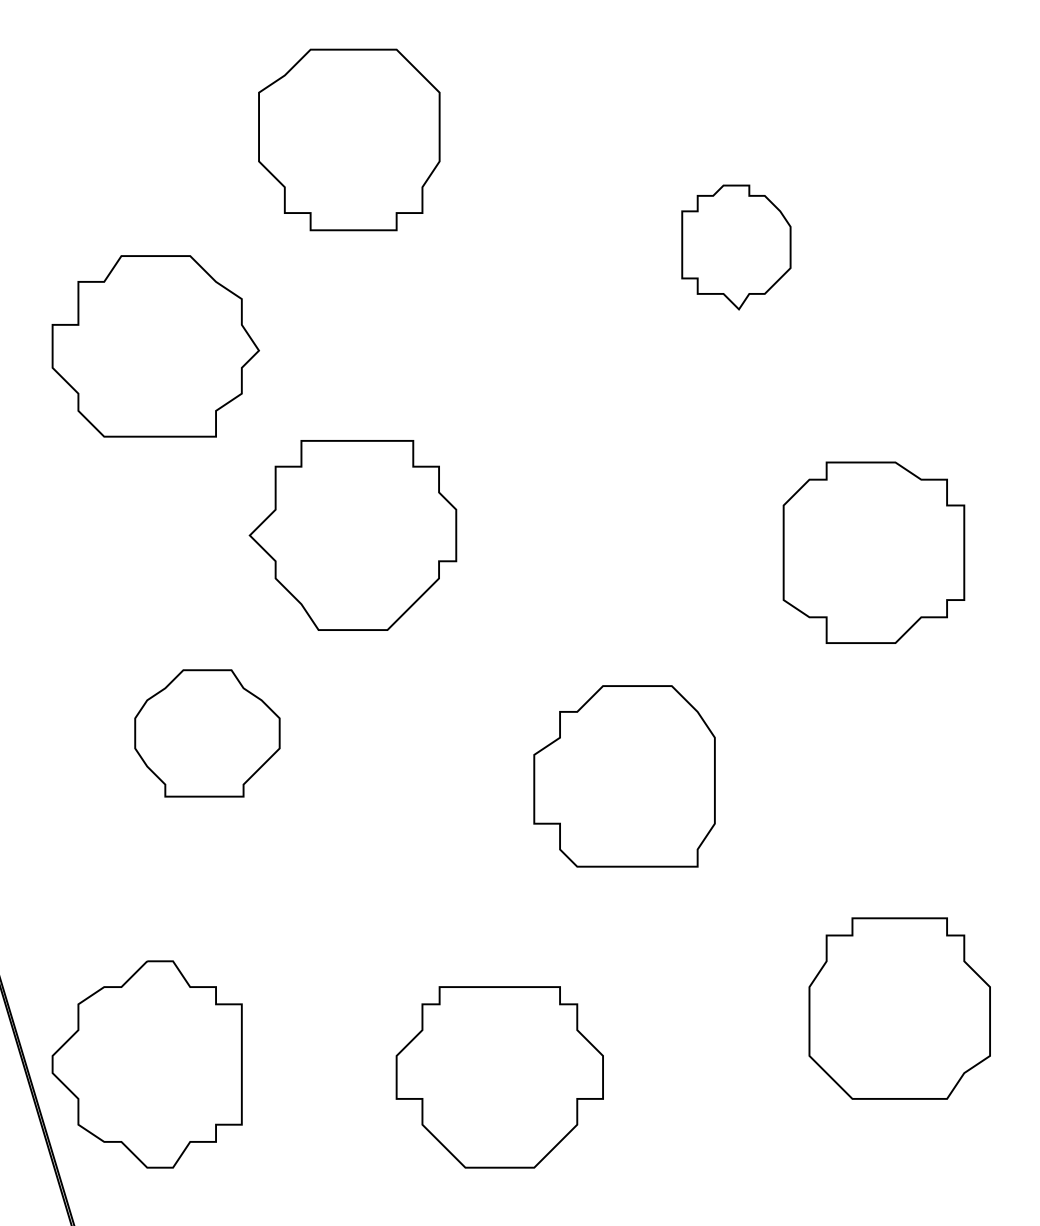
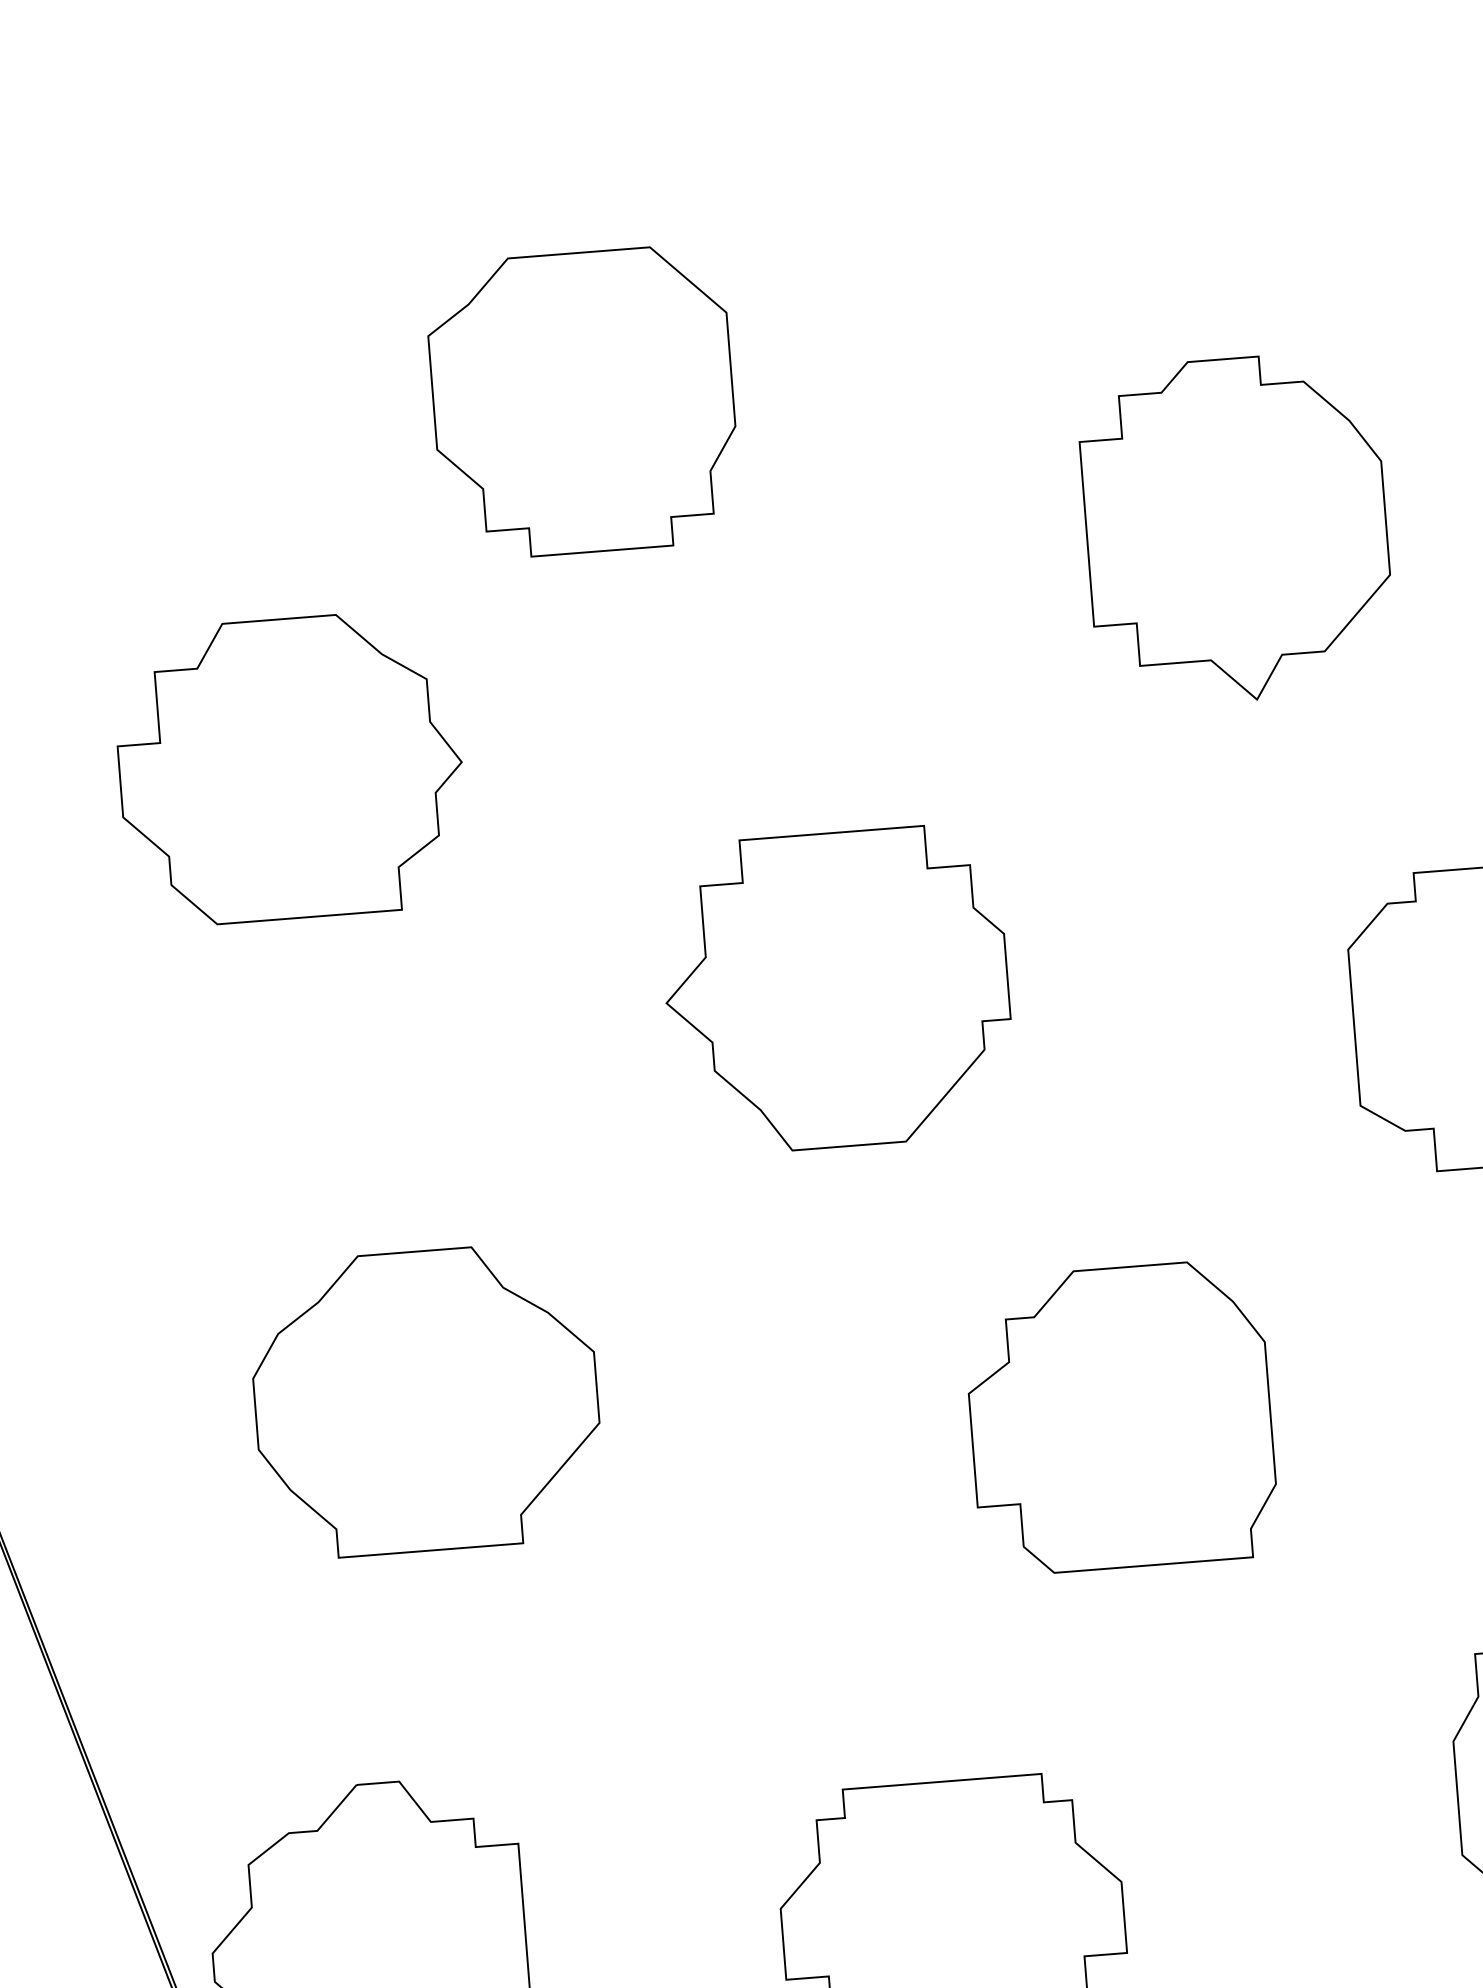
part: (736, 247) -> (1236, 529), size x1.67
part: (352, 535) -> (836, 989), moved
part: (207, 733) -> (426, 1401), size x1.43

